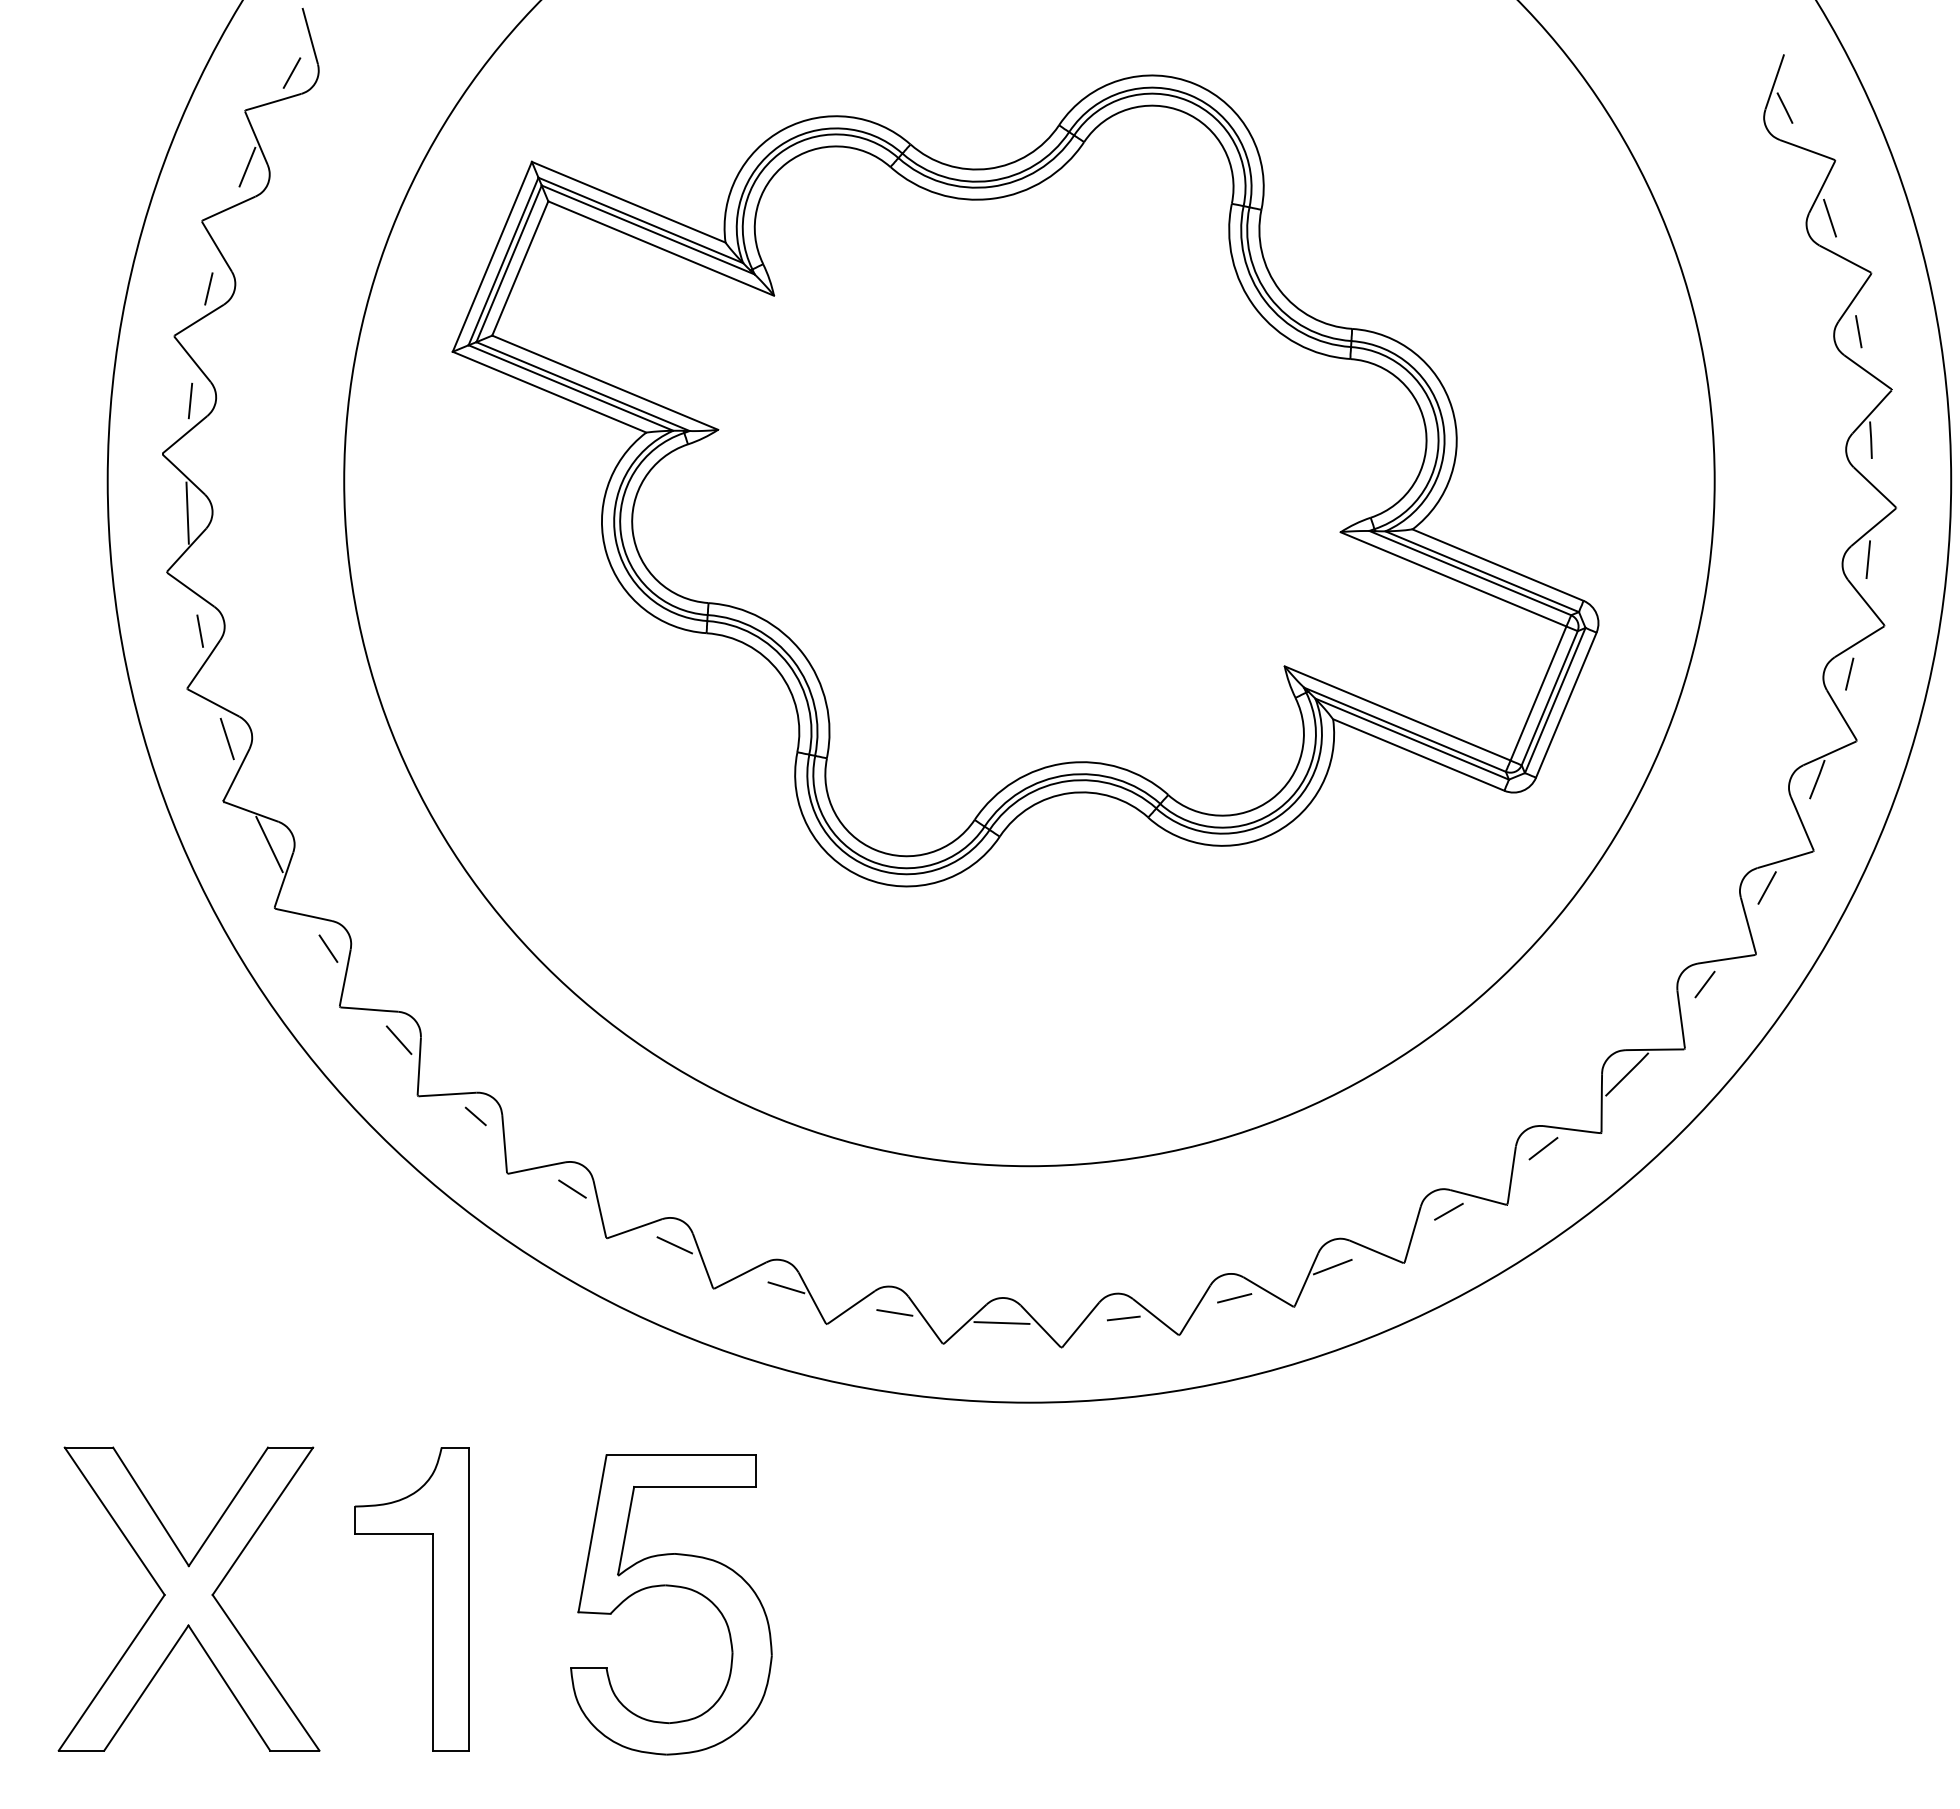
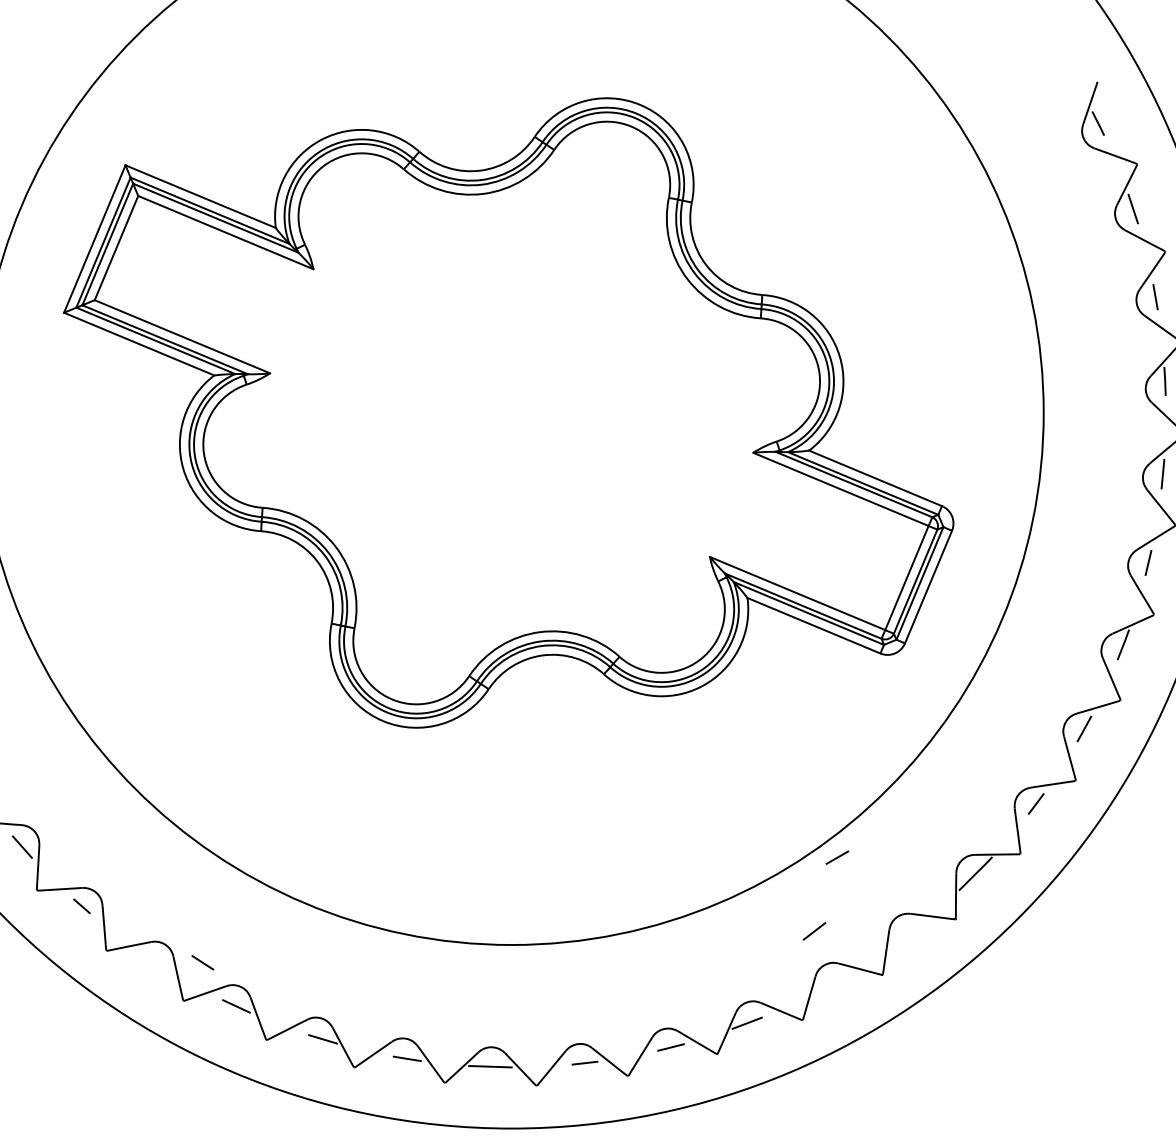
line: (1543, 1148) -> (814, 931), moved
line: (572, 1188) -> (202, 962), moved
line: (1448, 1211) -> (837, 857), moved

